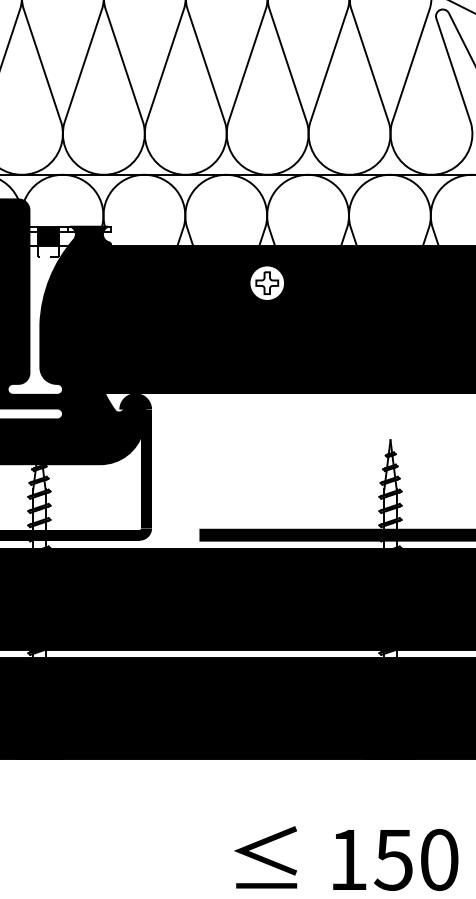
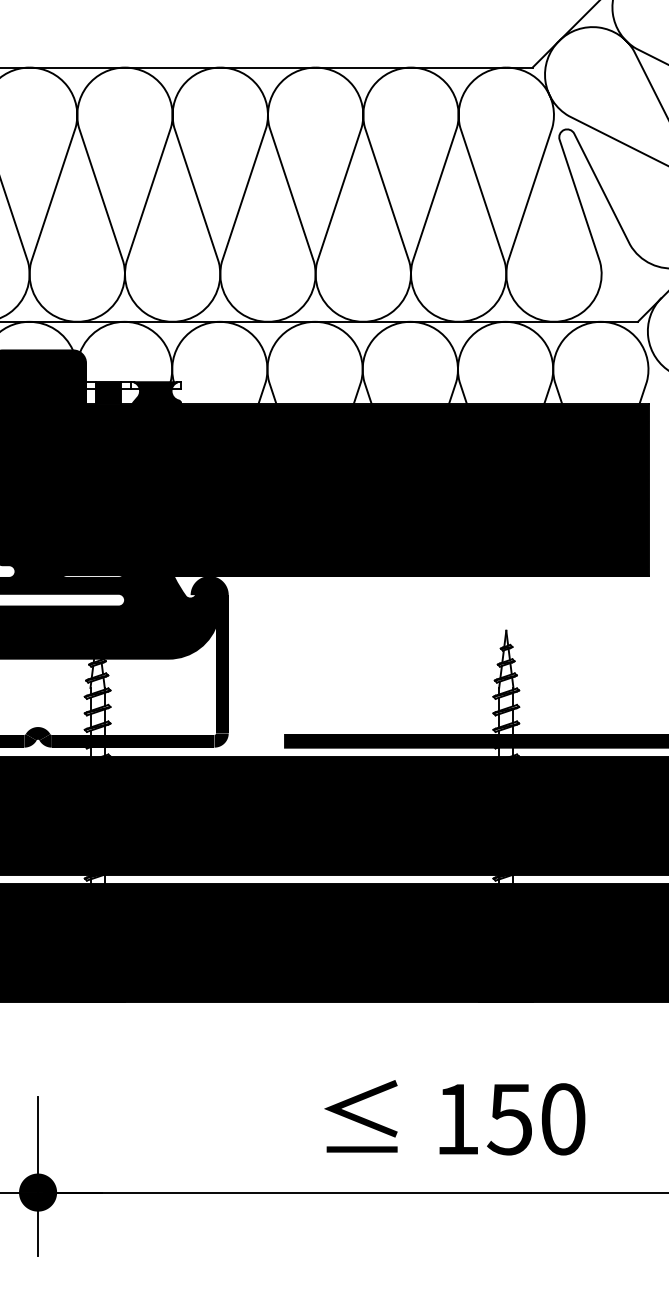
fill: (266, 282) -> (362, 447), added
fill: (37, 319) -> (95, 490), added

